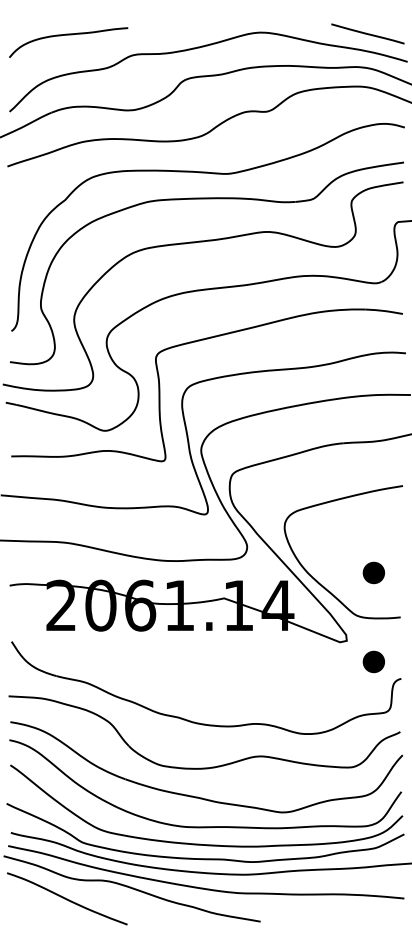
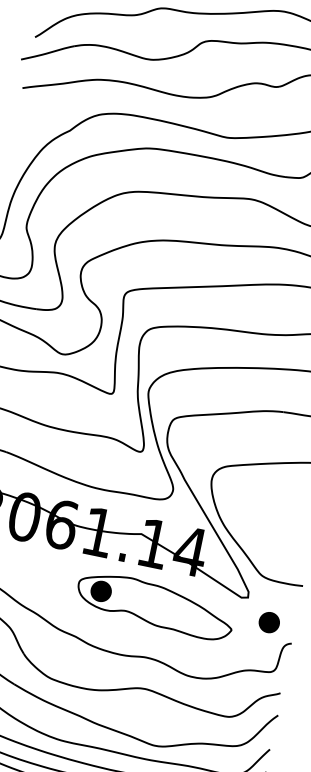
part: (373, 572) -> (286, 538), removed
part: (253, 668) -> (155, 605), added

